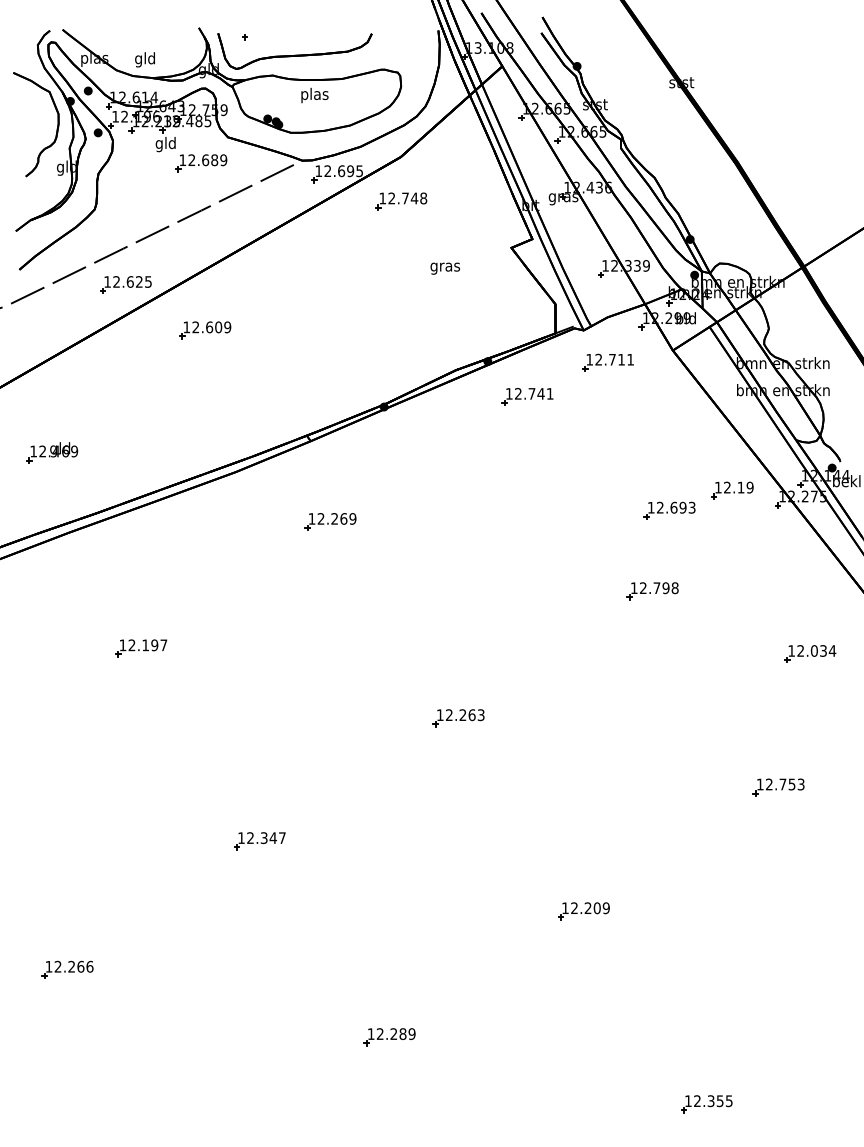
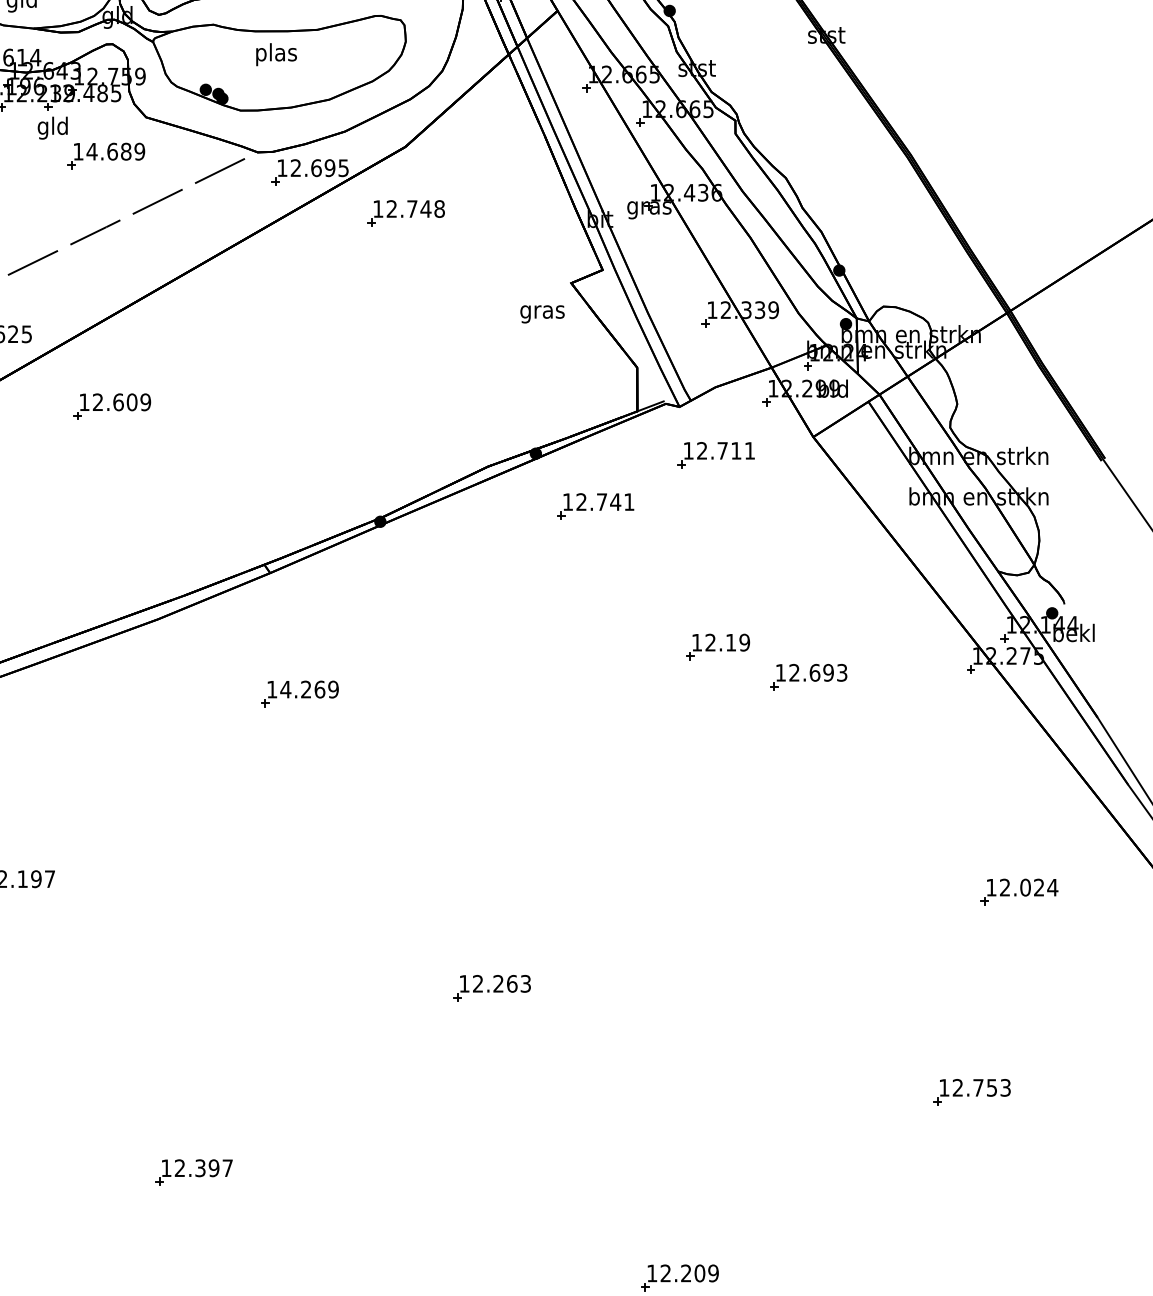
text: (191, 159) -> (91, 150), 12.689 -> 14.689
text: (444, 268) -> (541, 314), moved
part: (732, 490) -> (718, 646), moved
text: (320, 518) -> (284, 688), 12.269 -> 14.269
part: (652, 591) -> (782, 798), removed
text: (823, 650) -> (1039, 886), 12.034 -> 12.024
text: (273, 838) -> (214, 1168), 12.347 -> 12.397

